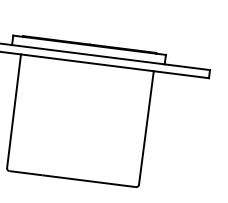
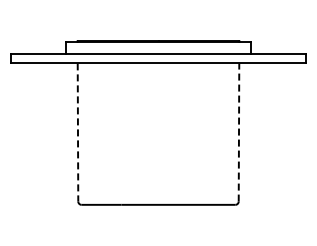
line: (14, 111) -> (78, 132), solid -> dashed
line: (146, 127) -> (239, 131), solid -> dashed

